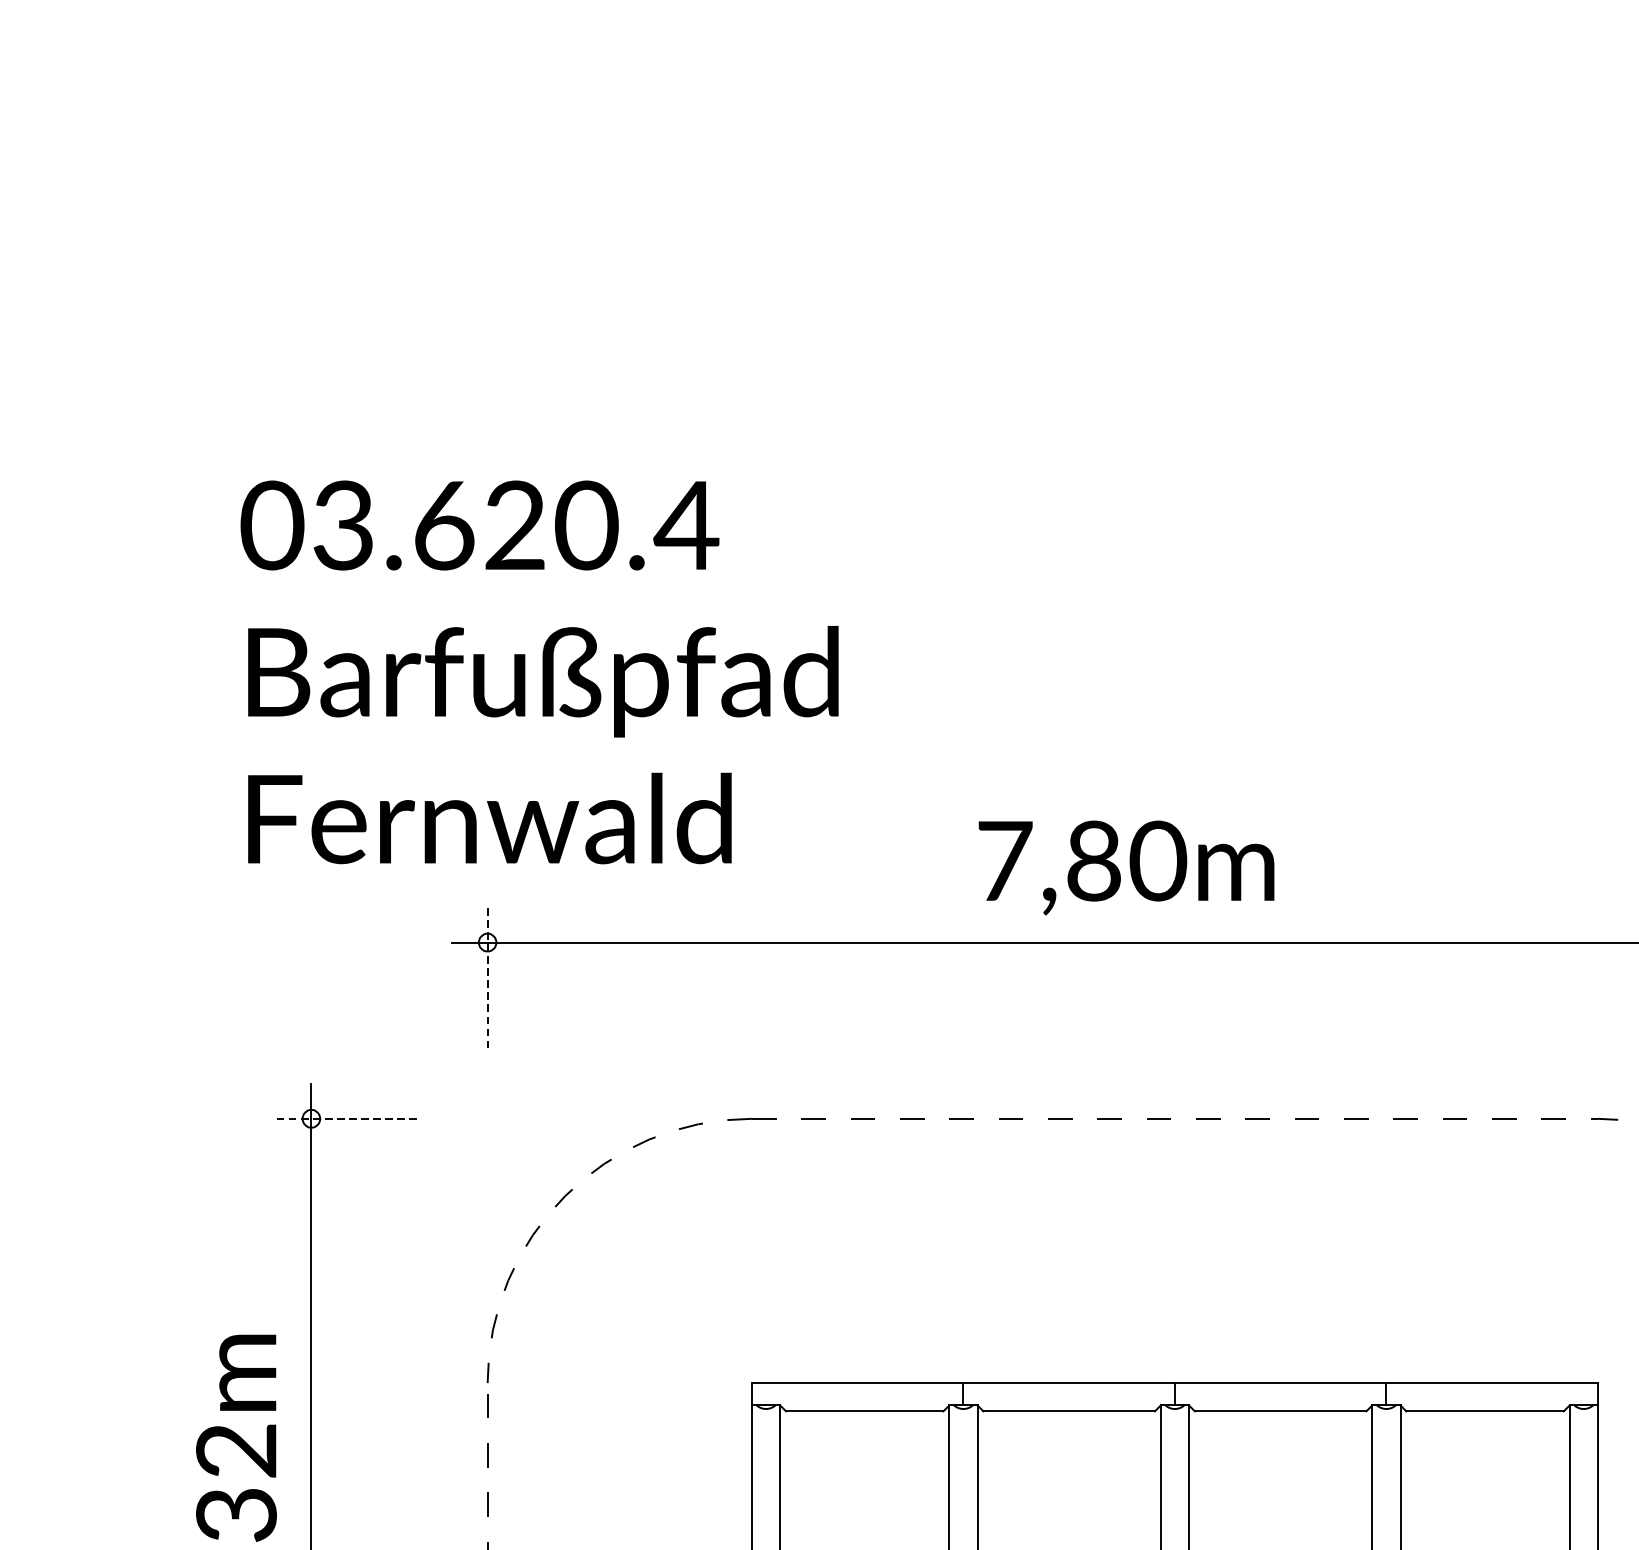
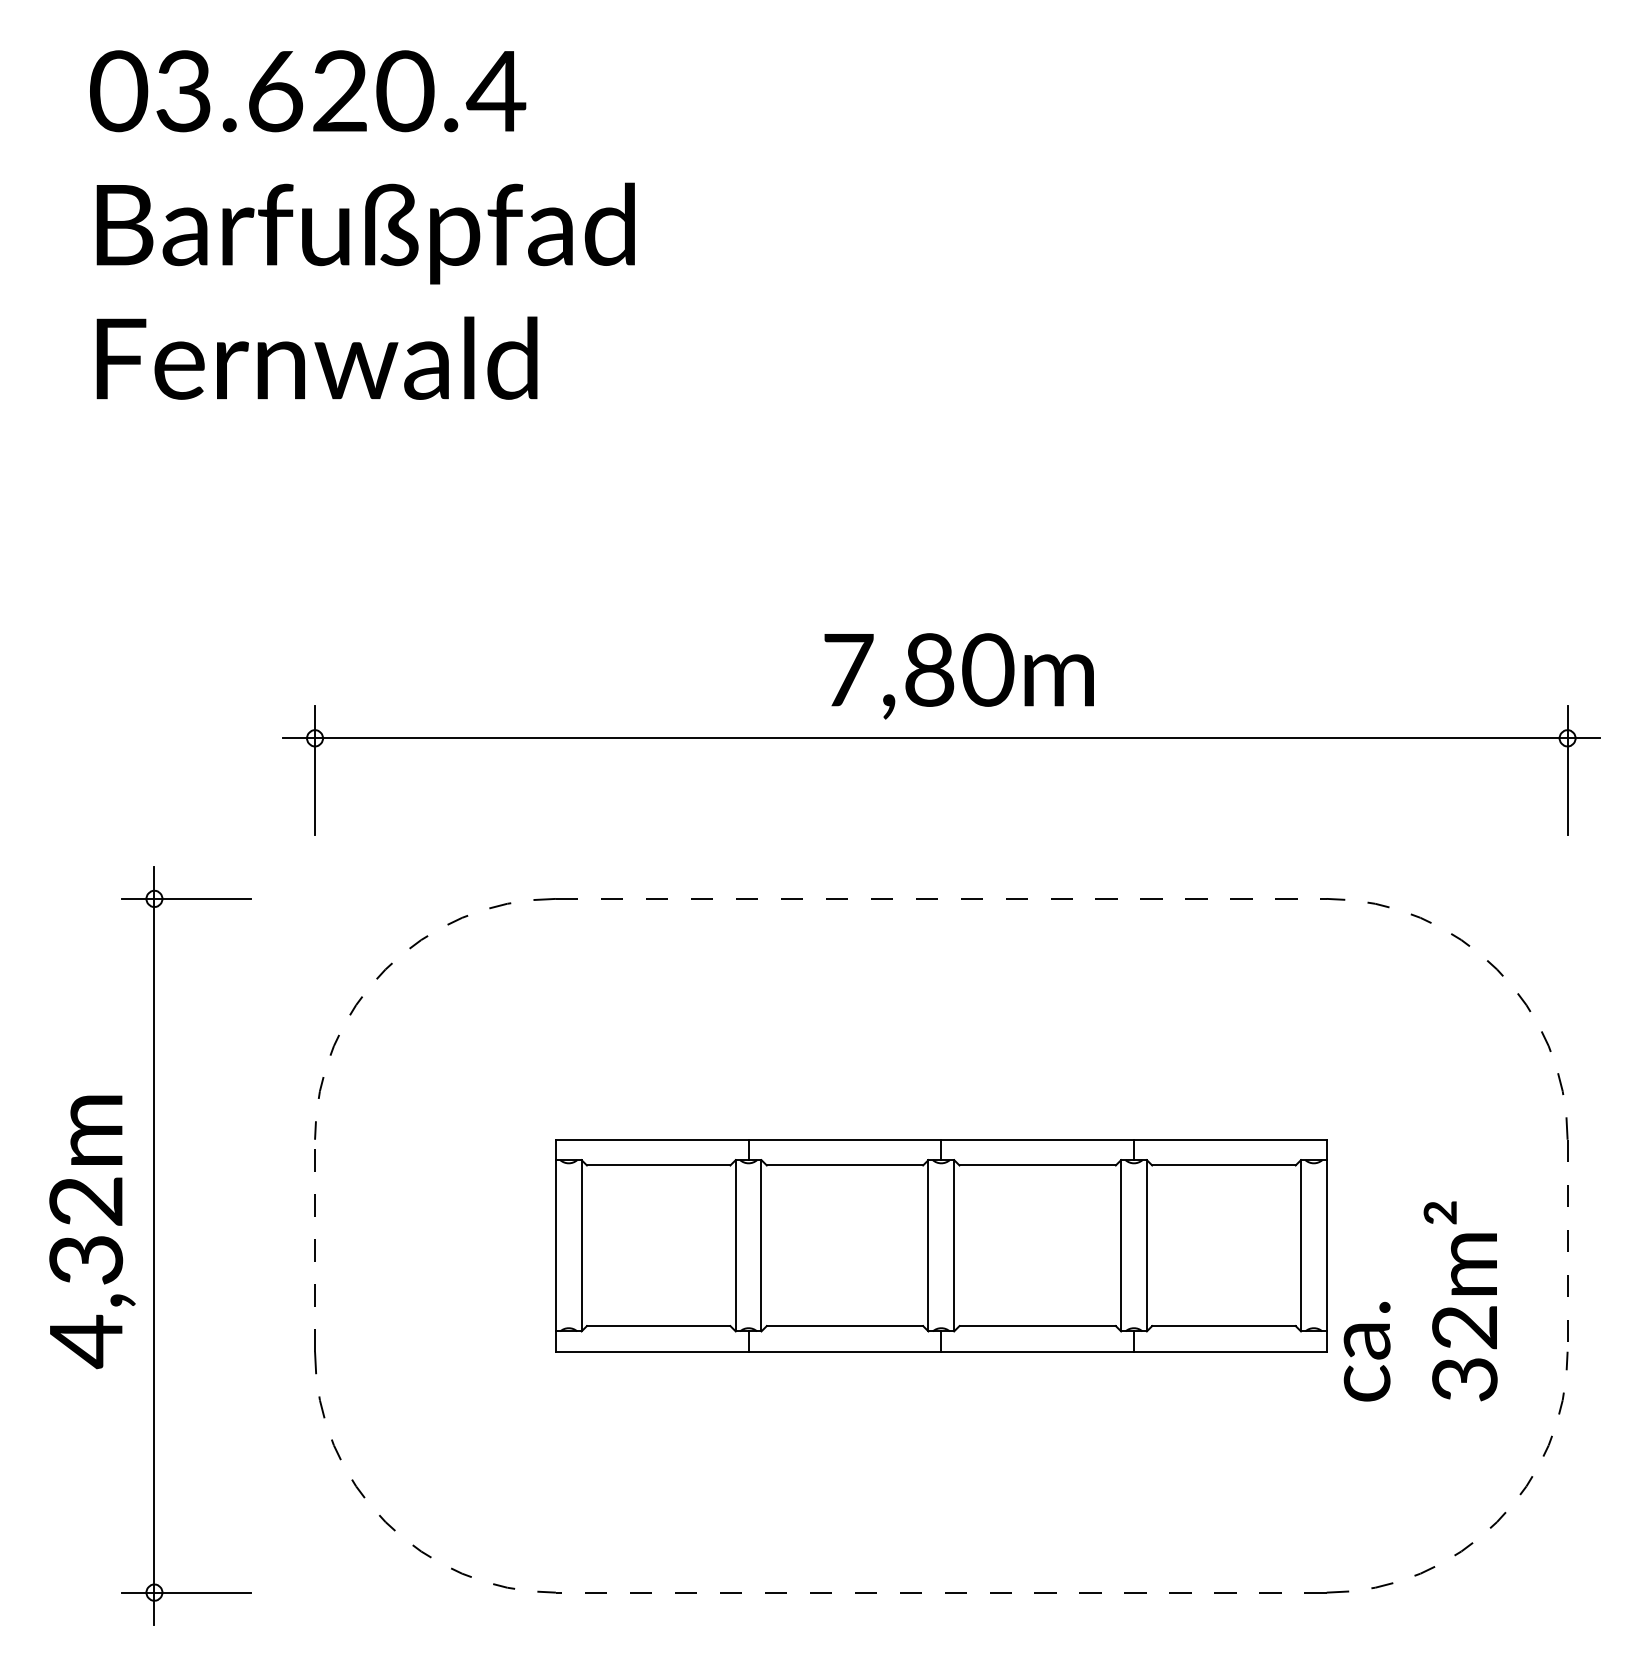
text: (539, 671) -> (362, 224), moved
text: (1125, 868) -> (958, 676), moved
line: (488, 976) -> (315, 769), dashed -> solid
line: (346, 1118) -> (186, 898), dashed -> solid

